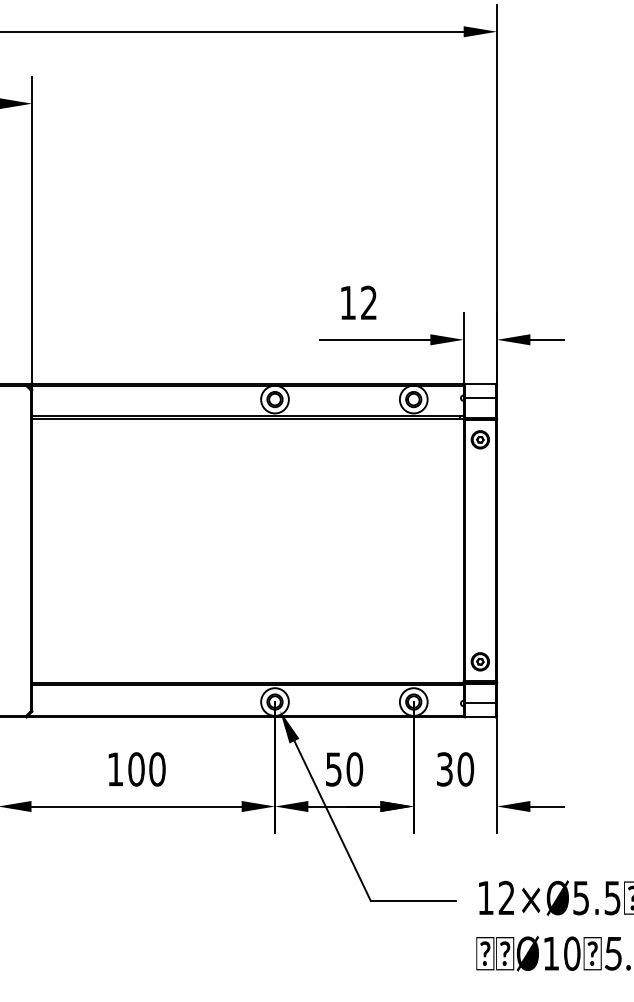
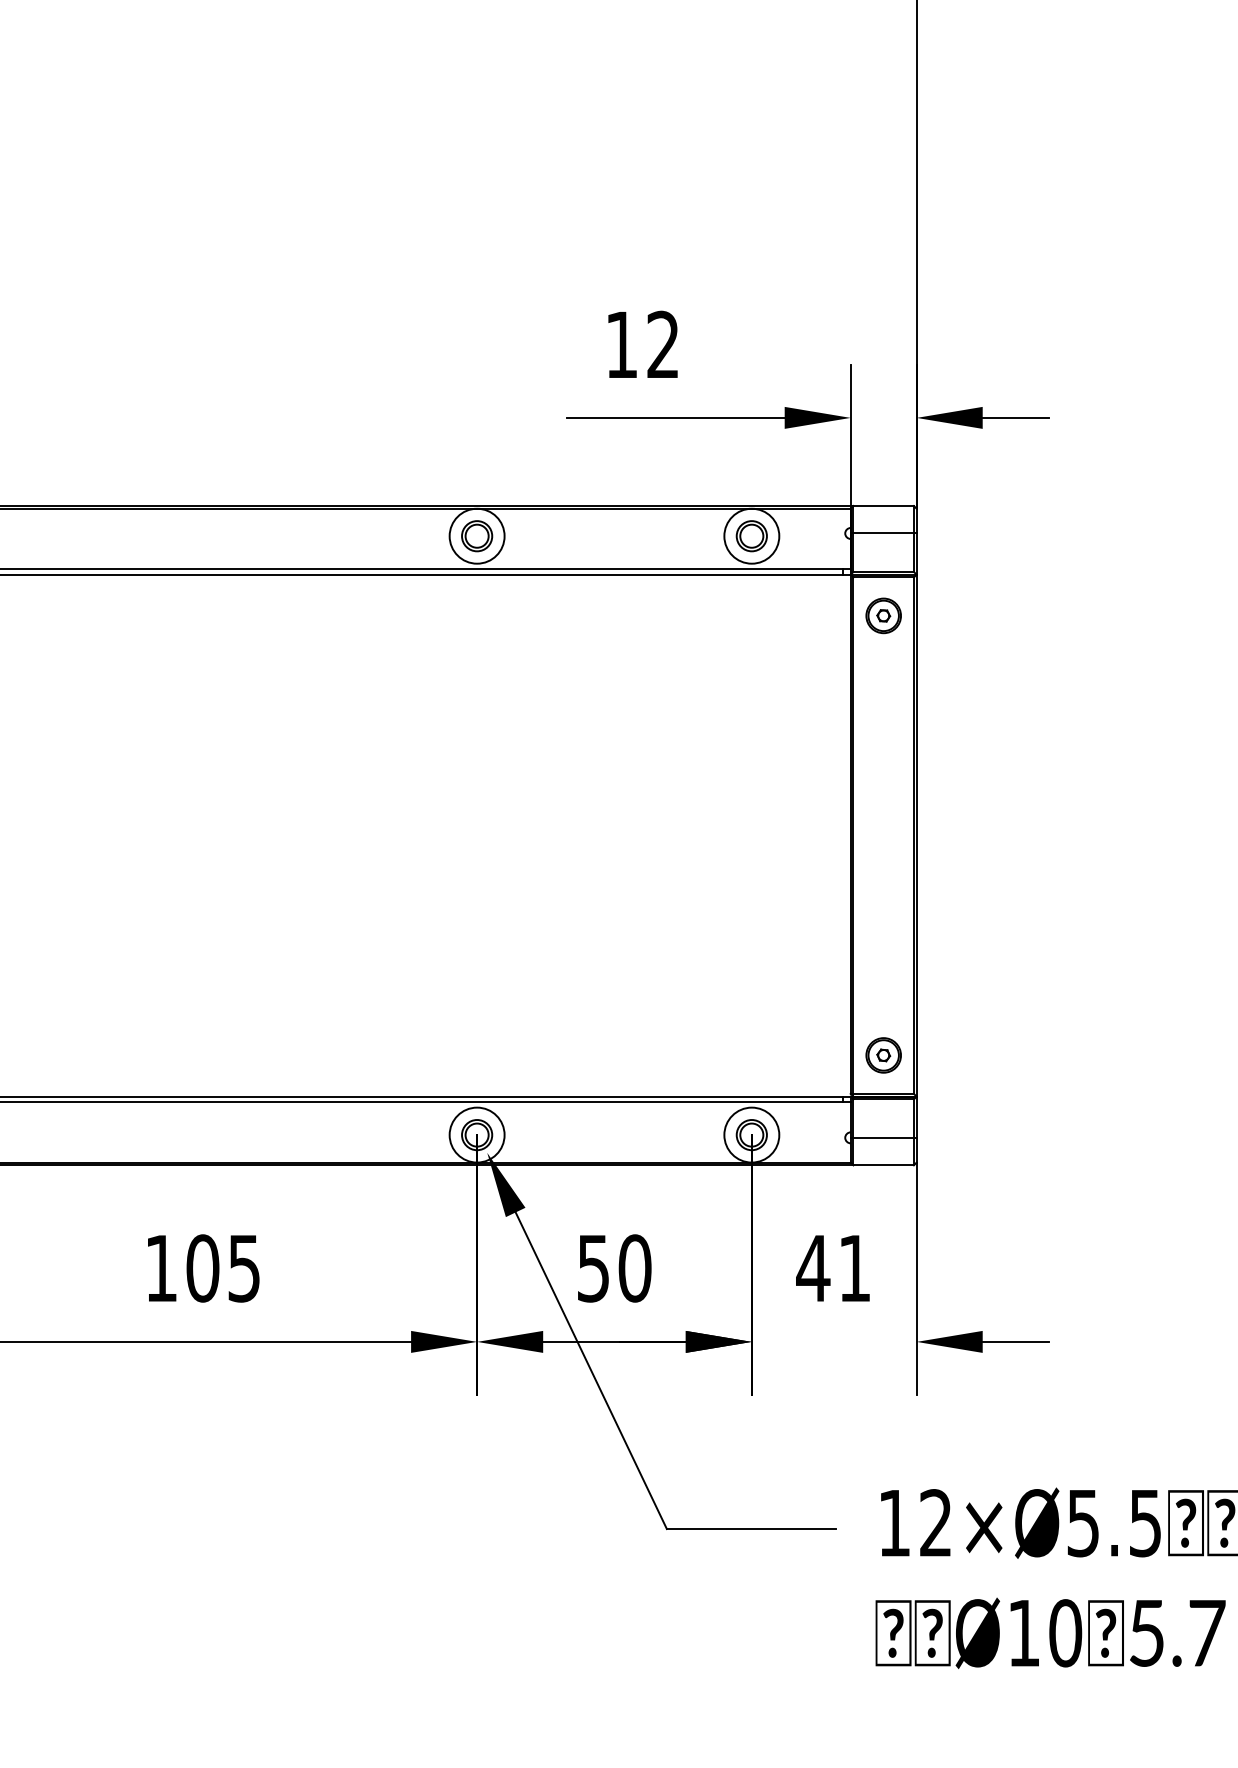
text: (157, 769) -> (244, 1268), 100 -> 105
text: (455, 769) -> (834, 1268), 30 -> 41

